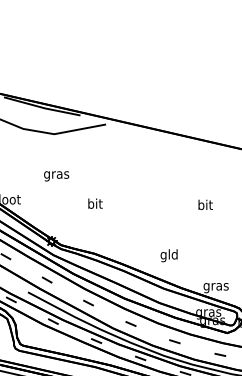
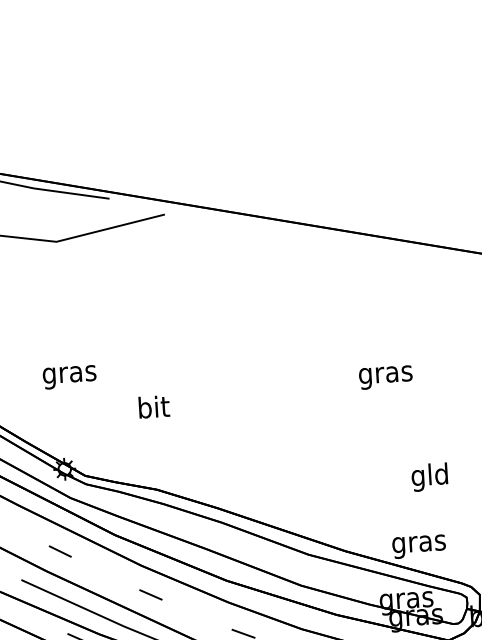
text: (56, 176) -> (69, 377), moved
text: (95, 203) -> (154, 406), moved
text: (204, 205) -> (383, 373), bit -> gras
text: (168, 255) -> (428, 476), moved

